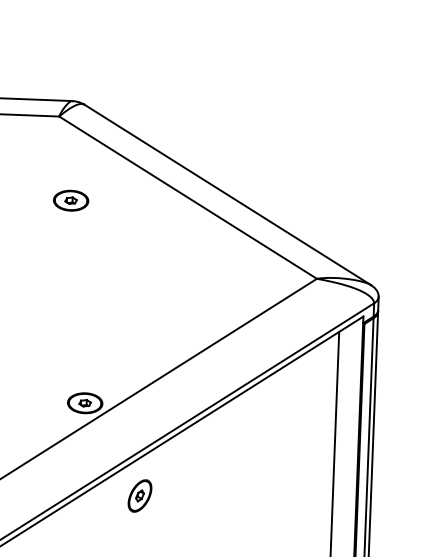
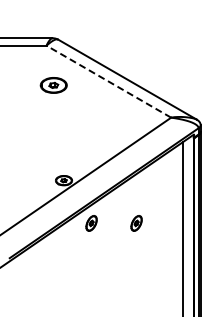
line: (187, 197) -> (108, 81), solid -> dashed
part: (70, 199) -> (53, 84), size x1.6
part: (234, 499) -> (136, 223), added

